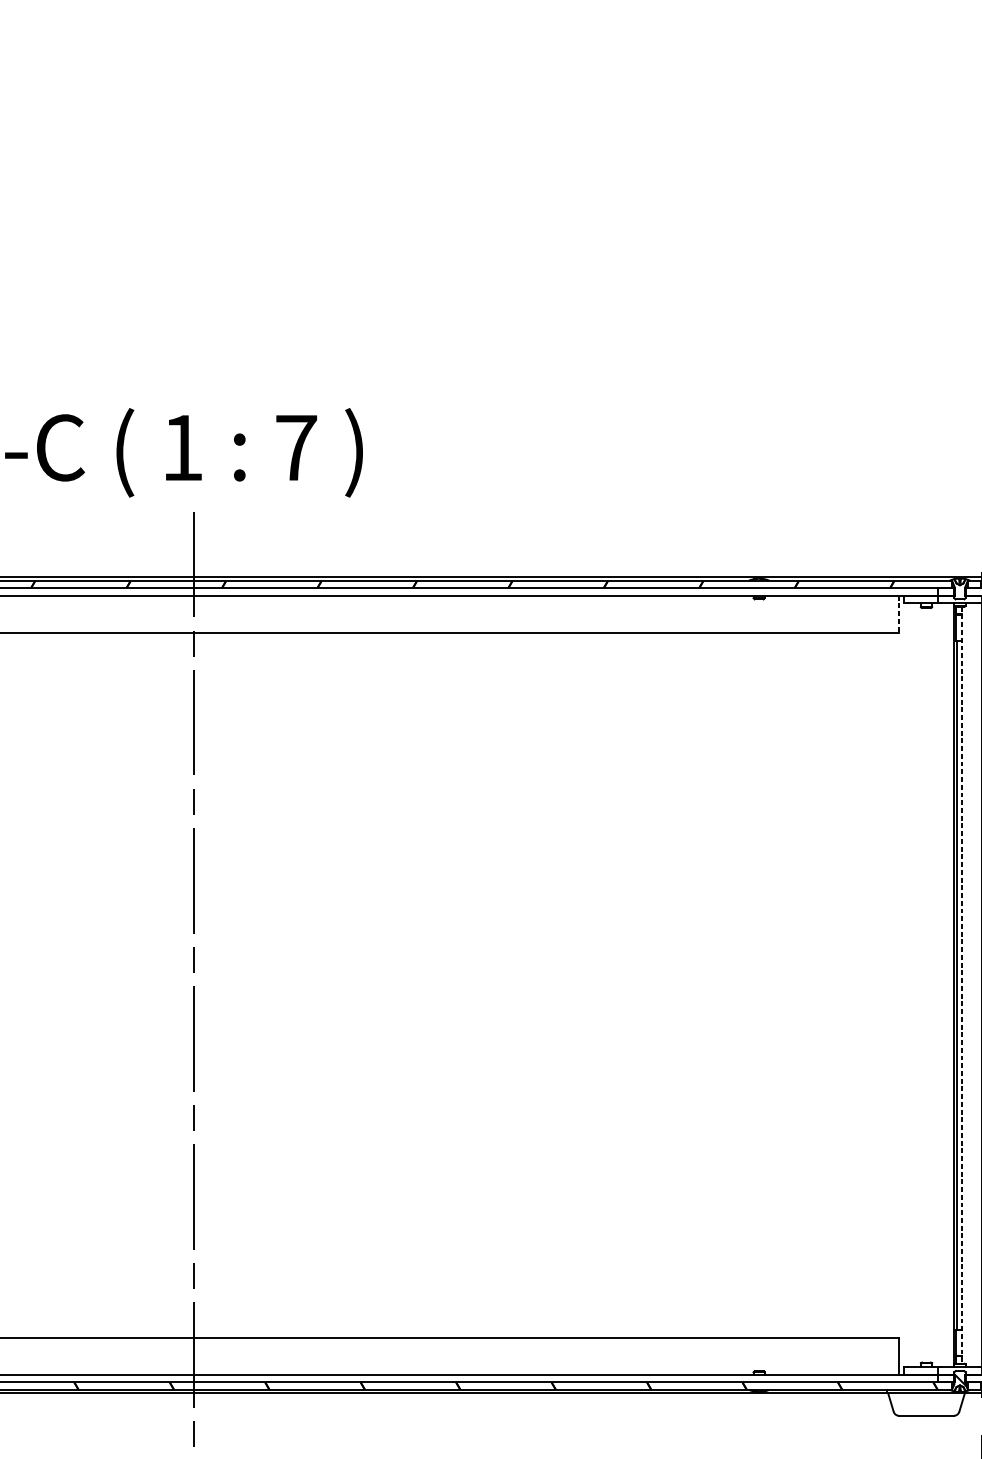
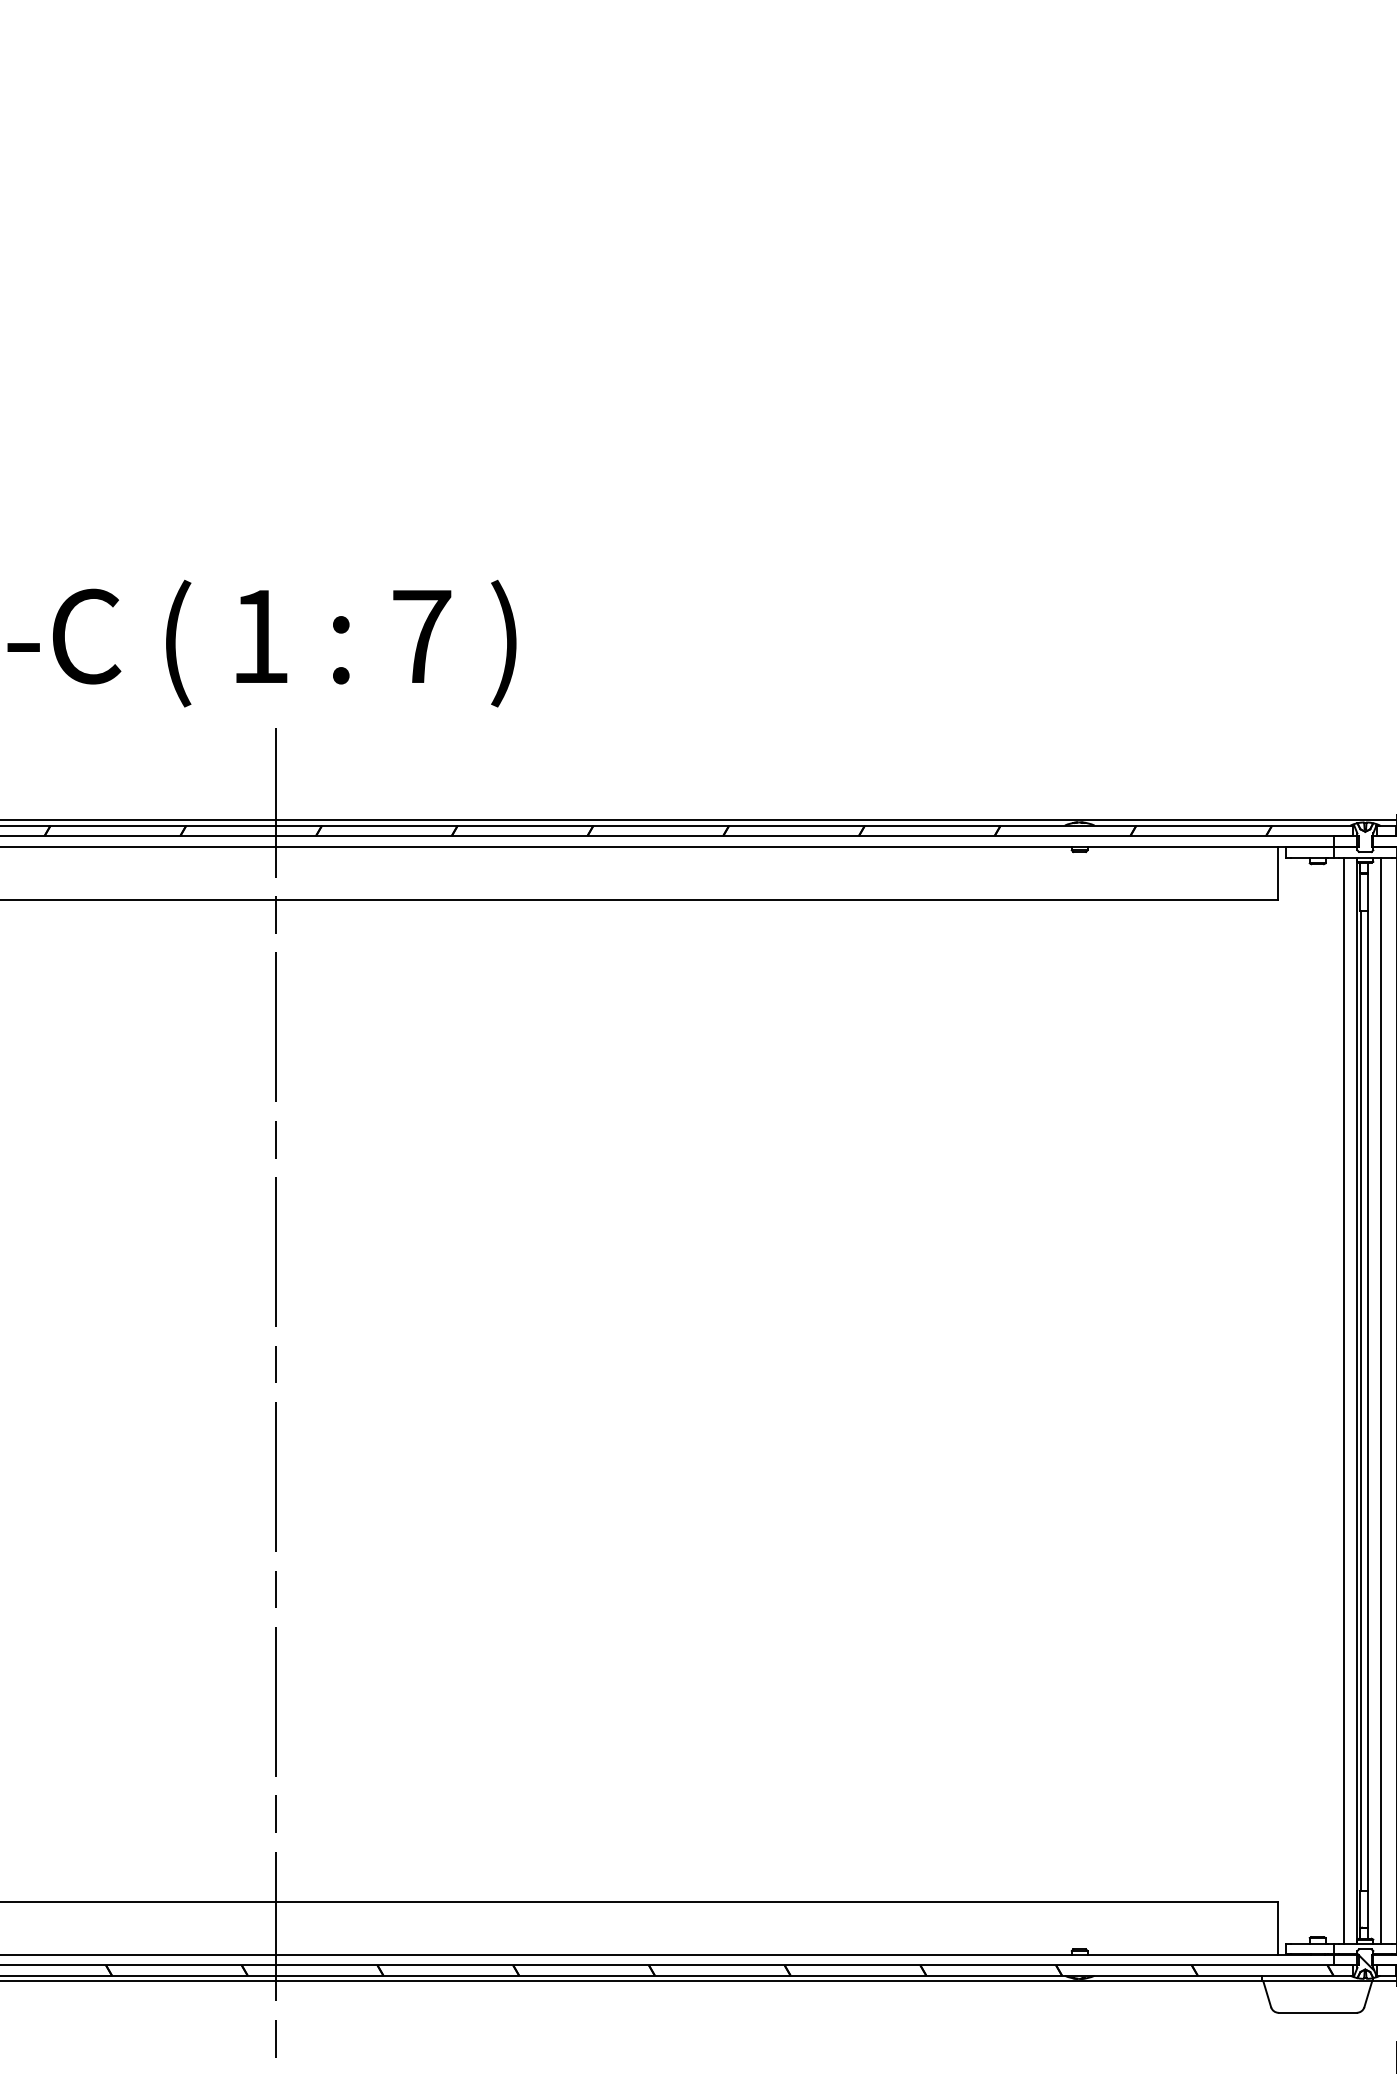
line: (898, 614) -> (1278, 873), dashed -> solid
line: (945, 985) -> (1344, 1400), added
line: (962, 985) -> (1368, 1401), dashed -> solid
line: (971, 985) -> (1381, 1400), added

